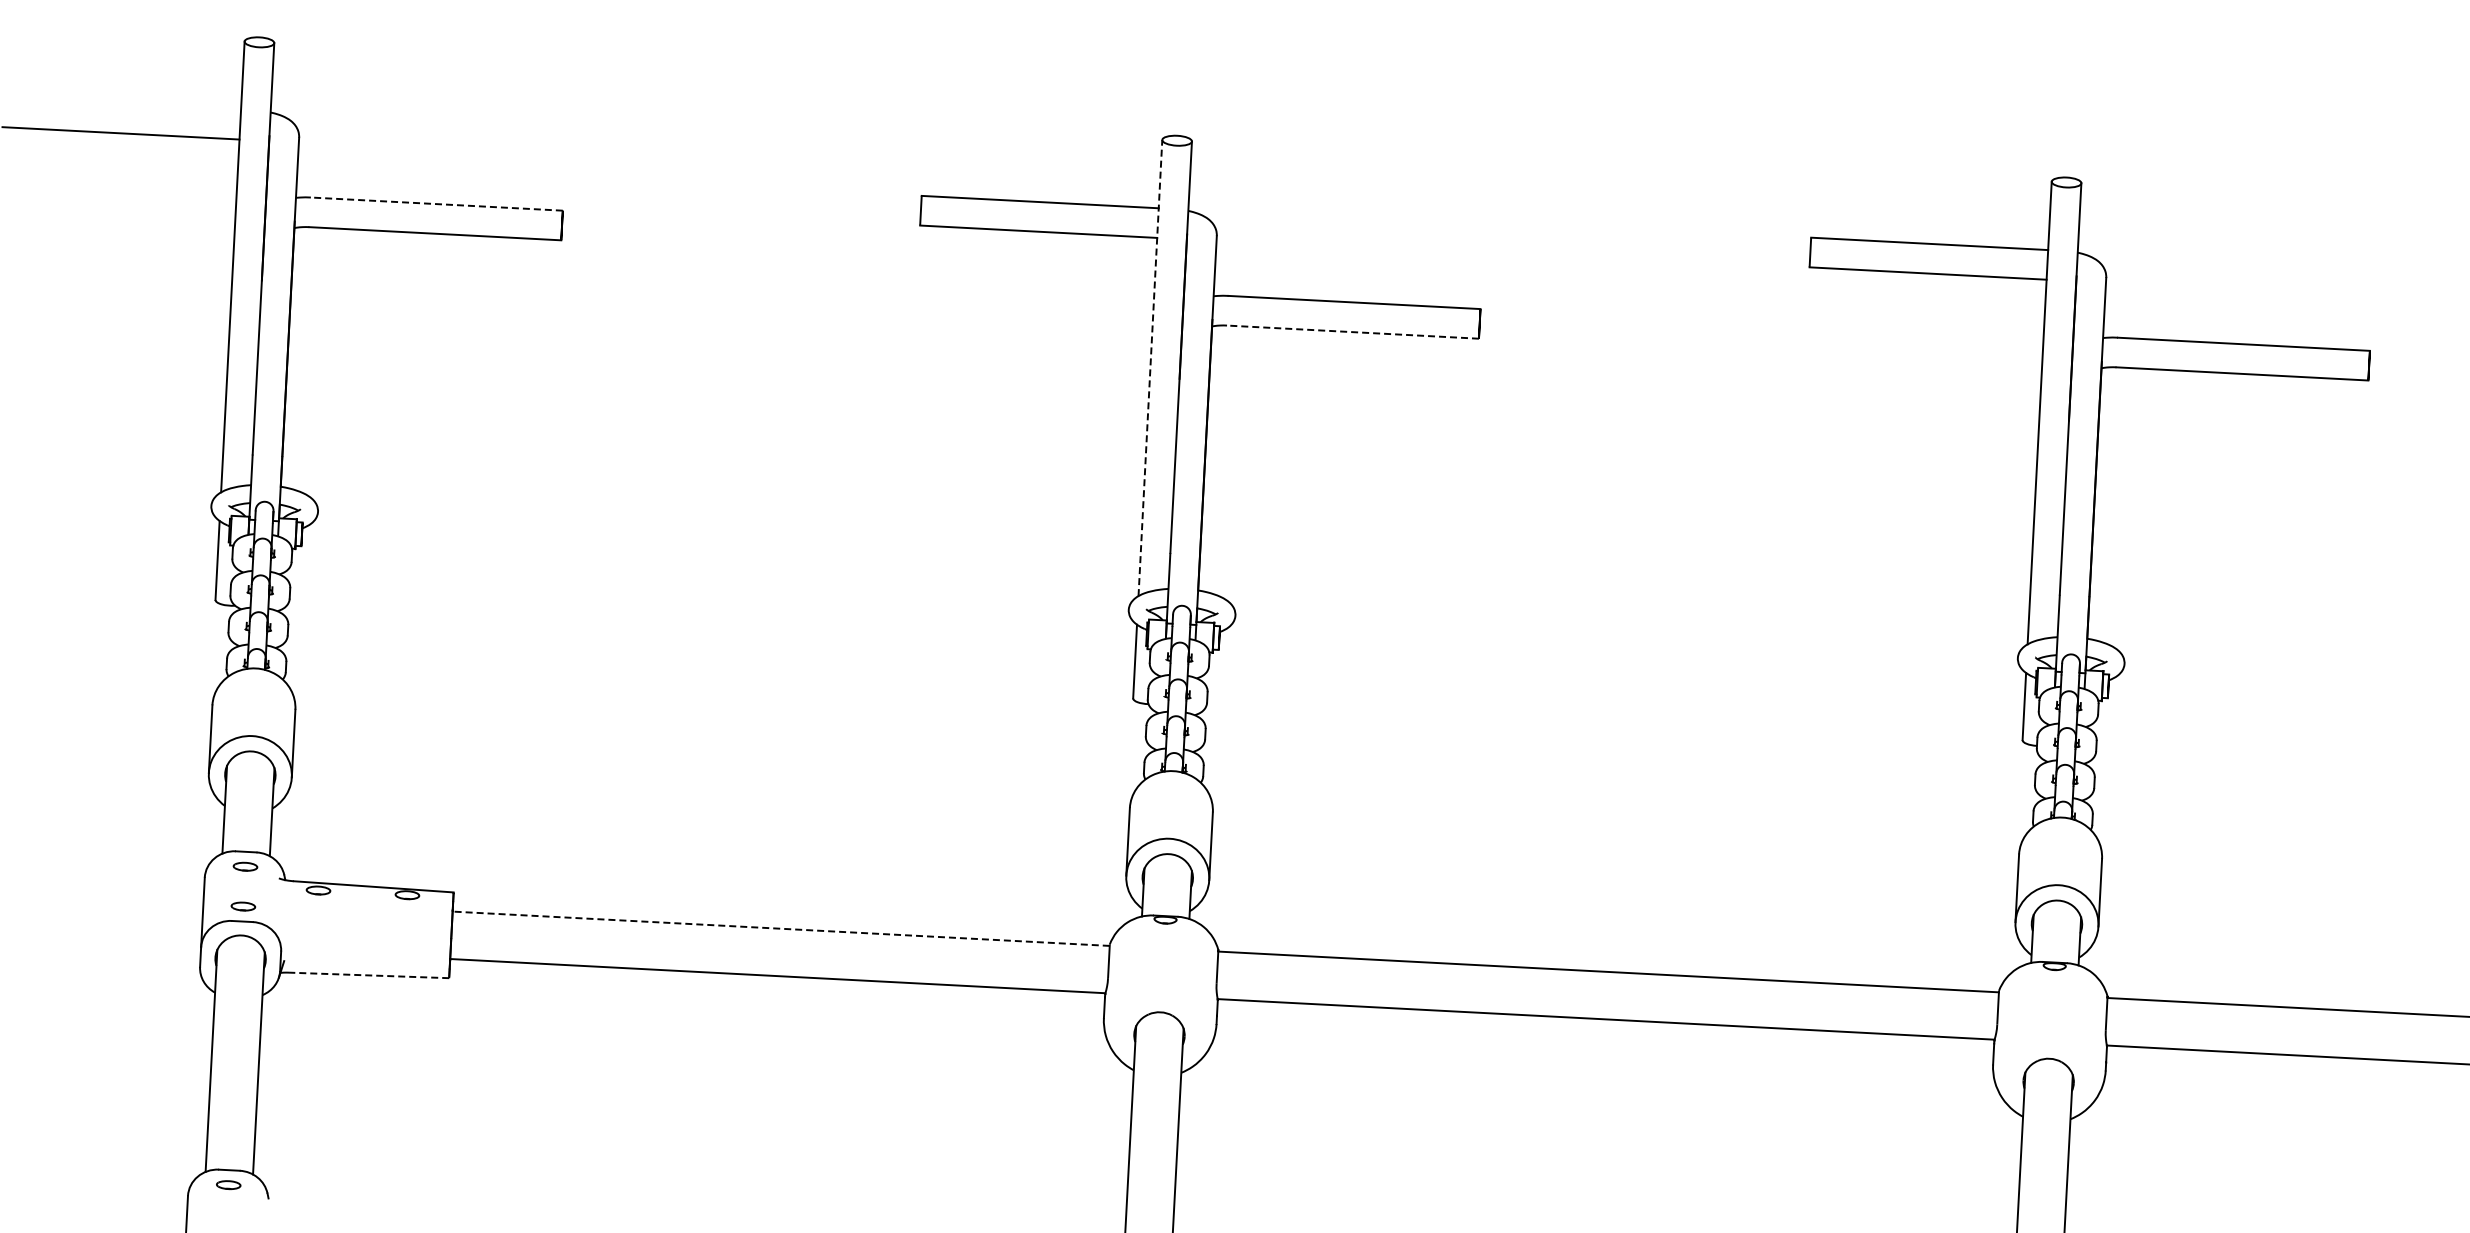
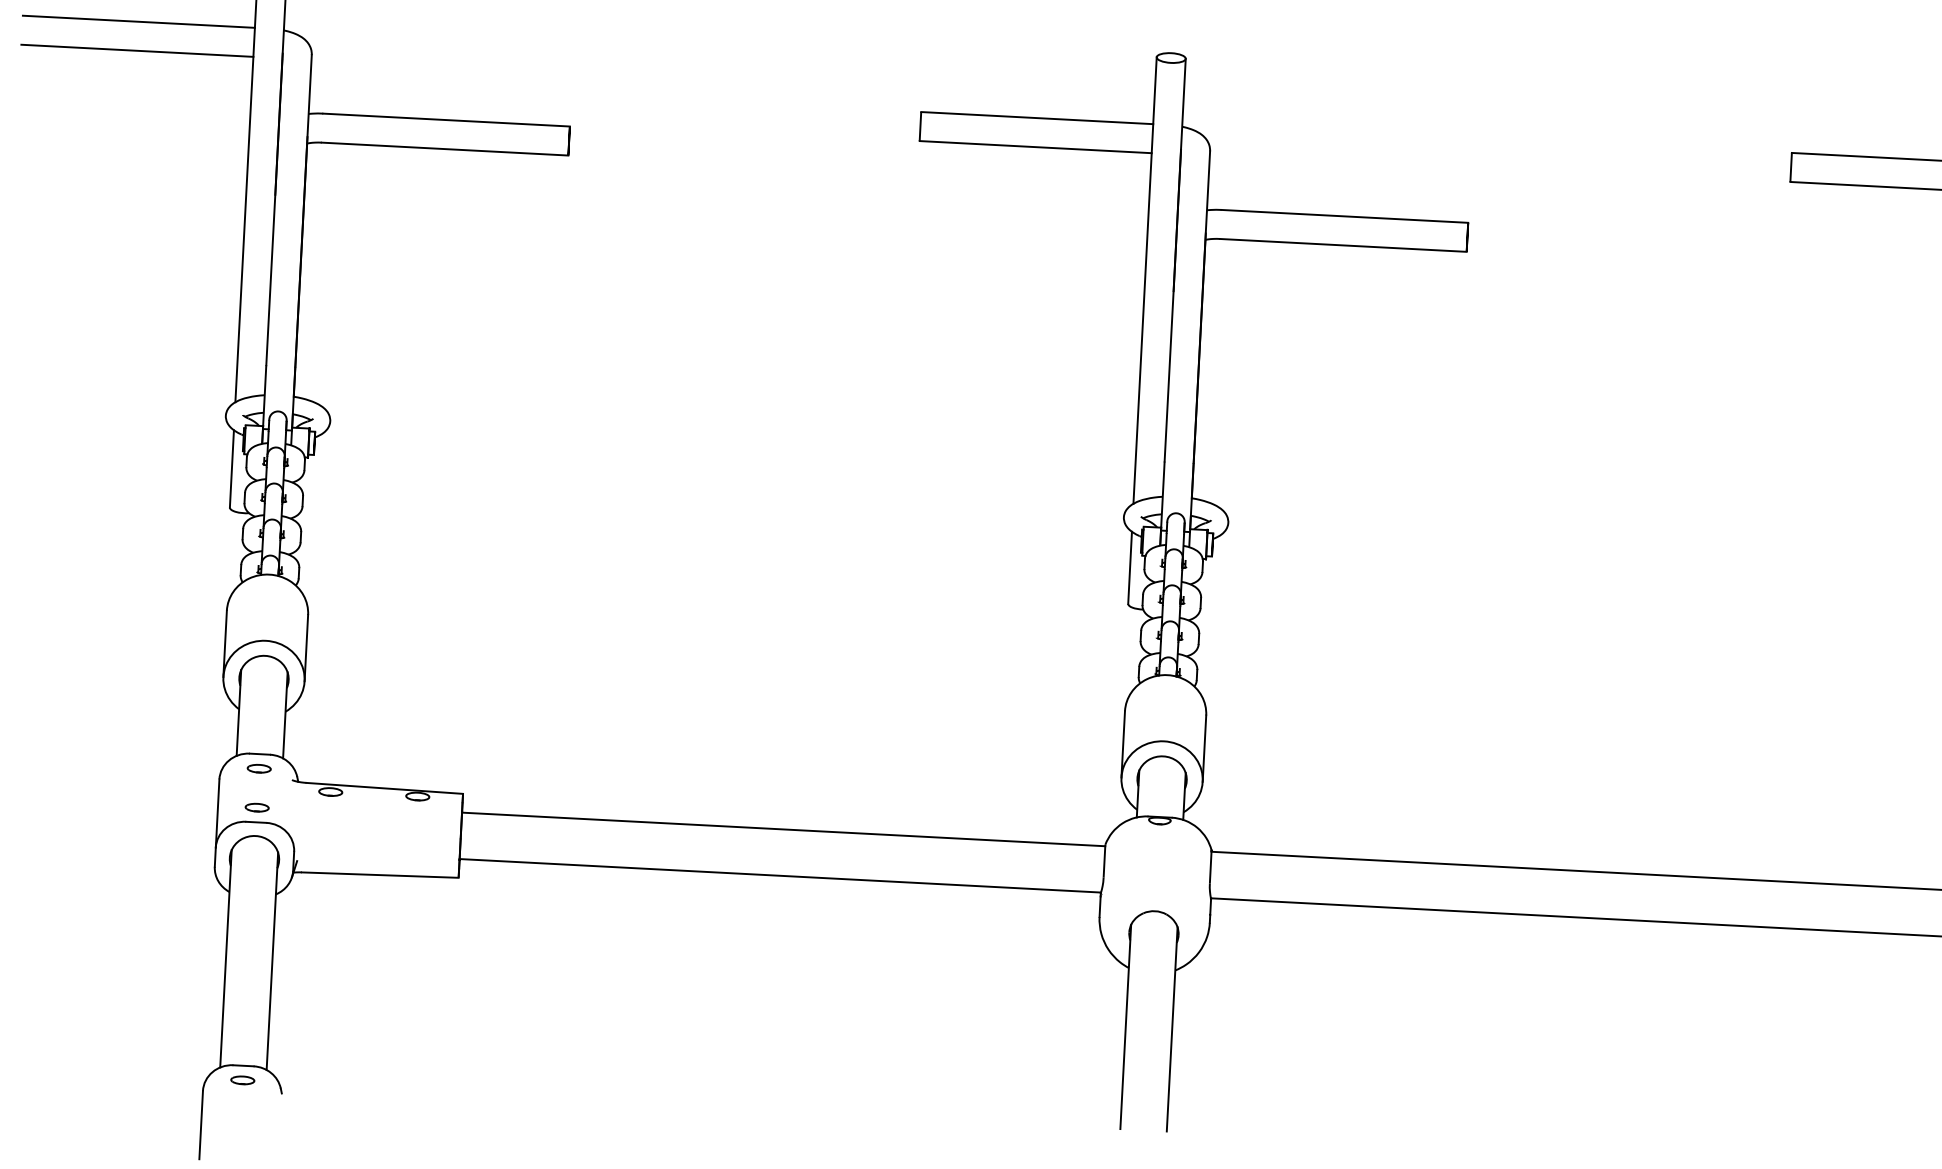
line: (122, 103) -> (138, 21), added
line: (436, 204) -> (446, 120), dashed -> solid
line: (1352, 332) -> (1342, 245), dashed -> solid
line: (1150, 367) -> (1145, 280), dashed -> solid
line: (781, 928) -> (783, 829), dashed -> solid
line: (368, 975) -> (379, 875), dashed -> solid

